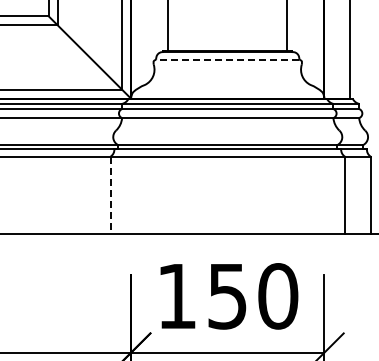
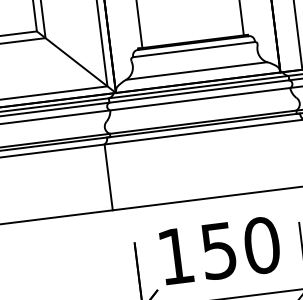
line: (227, 59) -> (193, 49), dashed -> solid
line: (227, 84) -> (196, 70), added
line: (110, 195) -> (108, 177), dashed -> solid

